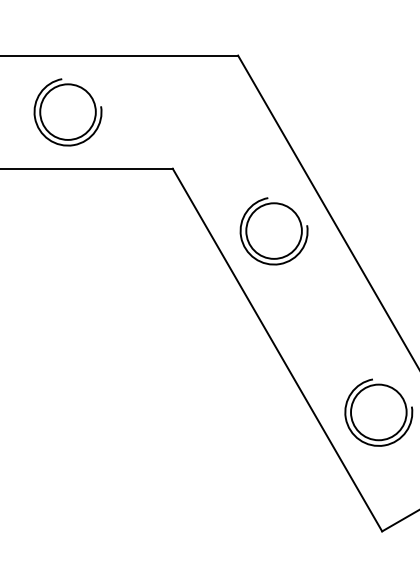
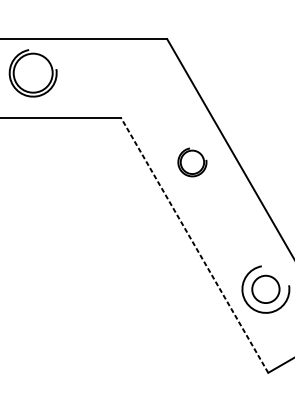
part: (67, 112) -> (32, 73), moved
part: (273, 231) -> (192, 162), size x0.6
line: (277, 349) -> (194, 245), solid -> dashed
circle: (378, 412) -> (265, 289), size x0.7

